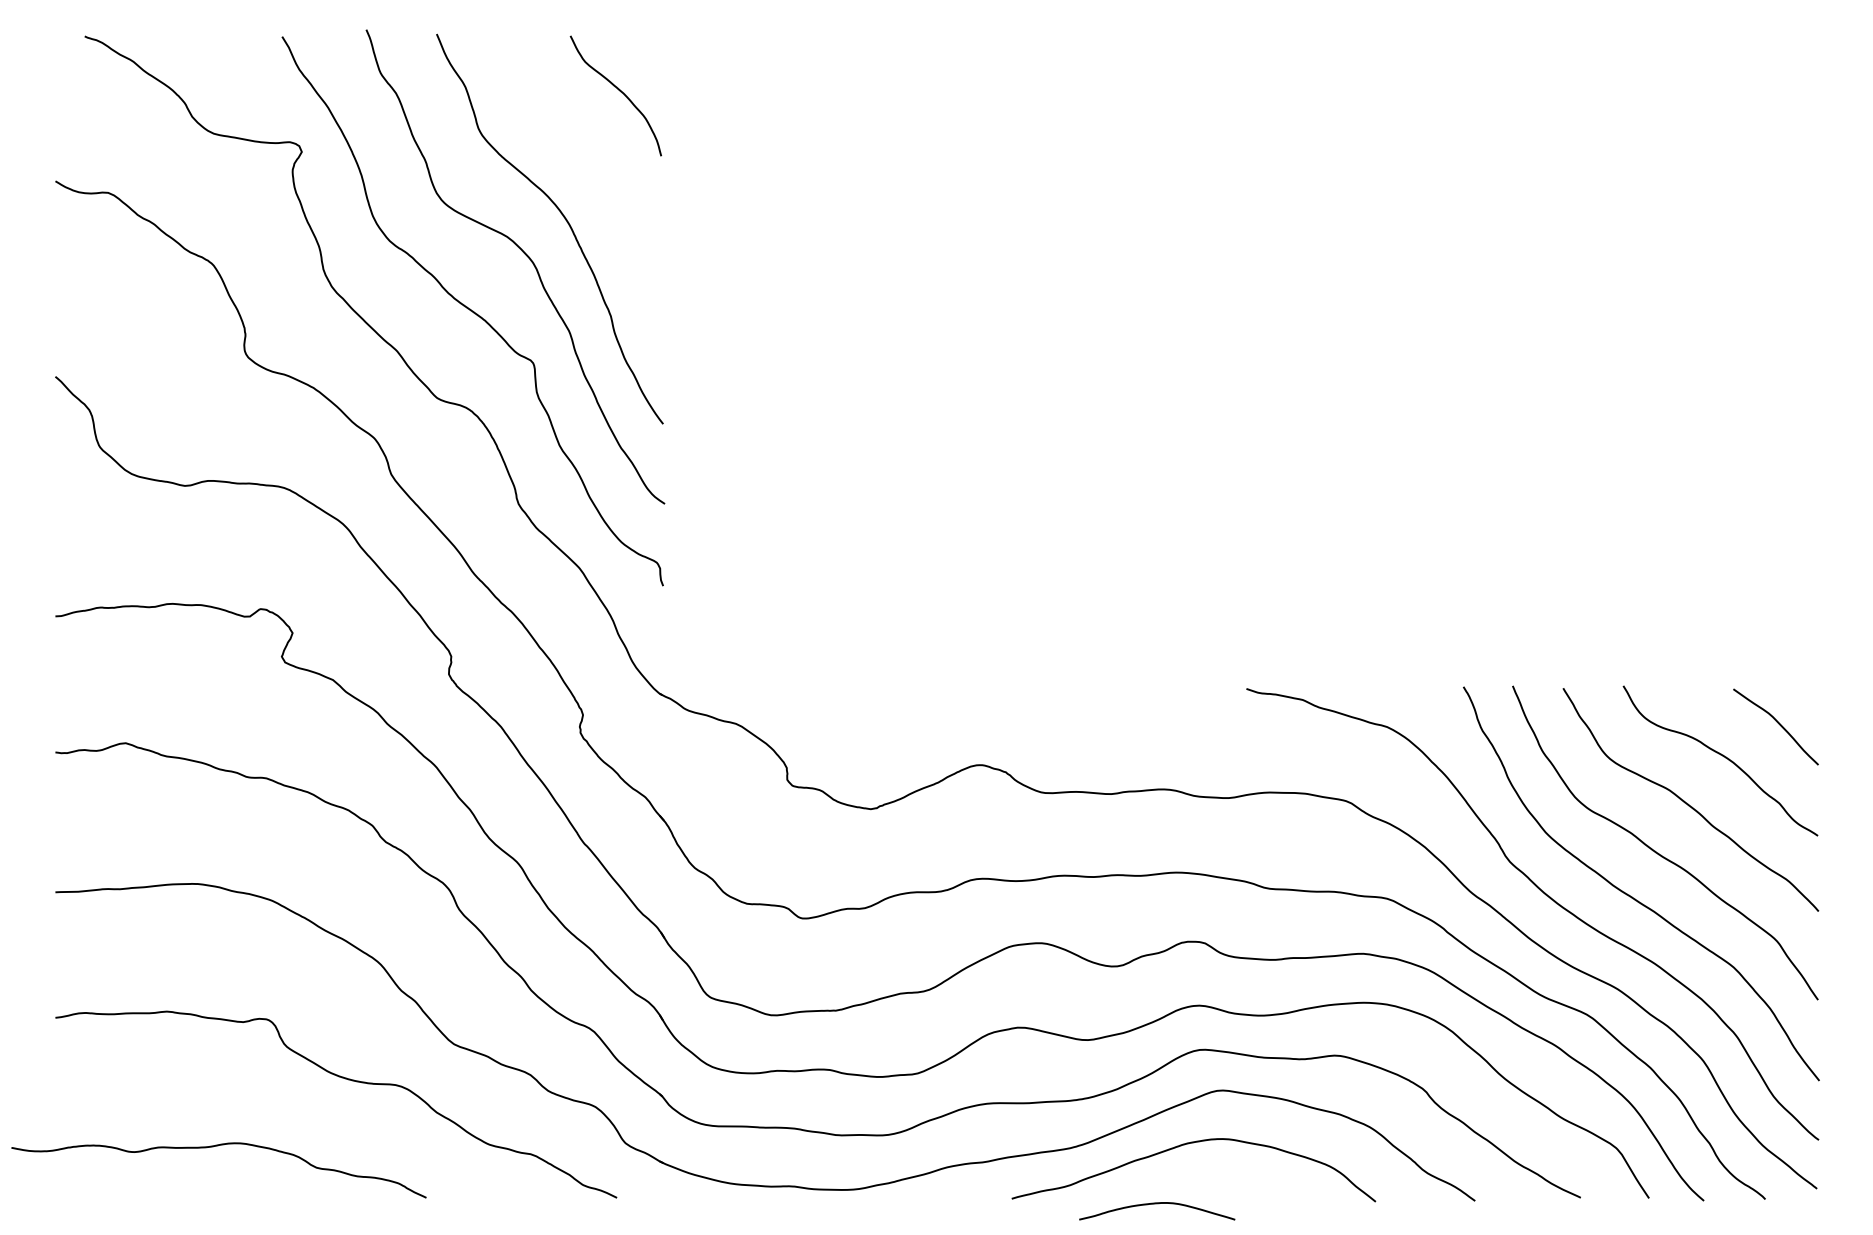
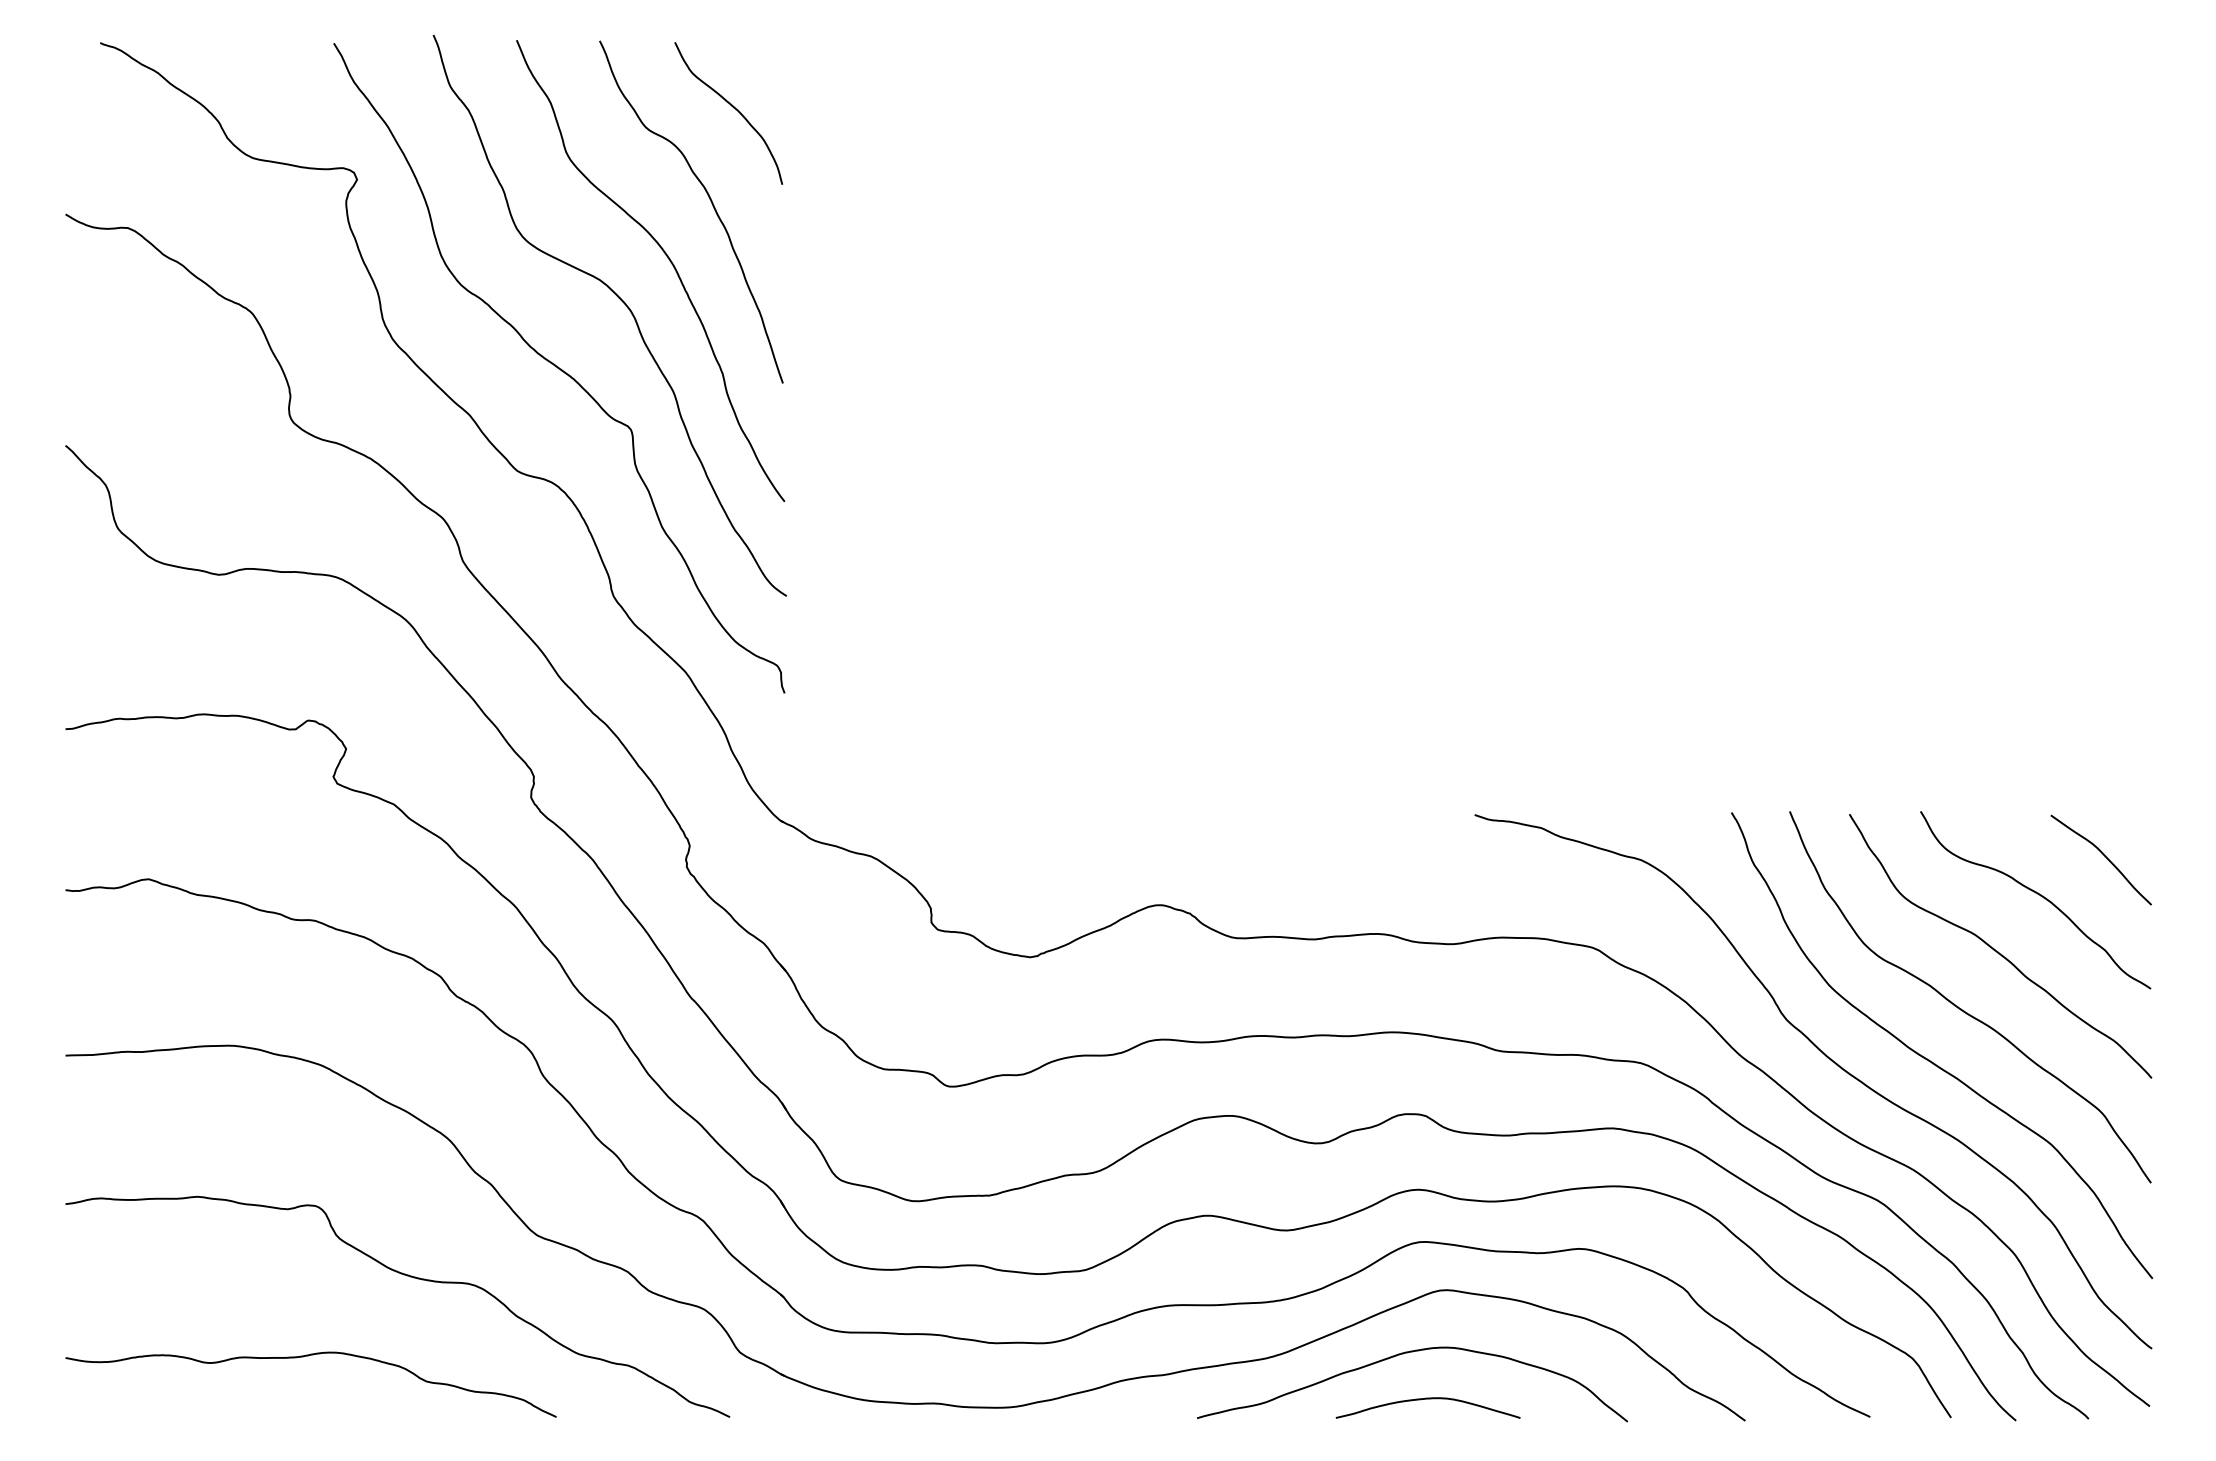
curve: (600, 170) -> (710, 201), added
curve: (212, 1147) -> (303, 1357), moved
curve: (1156, 1204) -> (1427, 1399), moved

